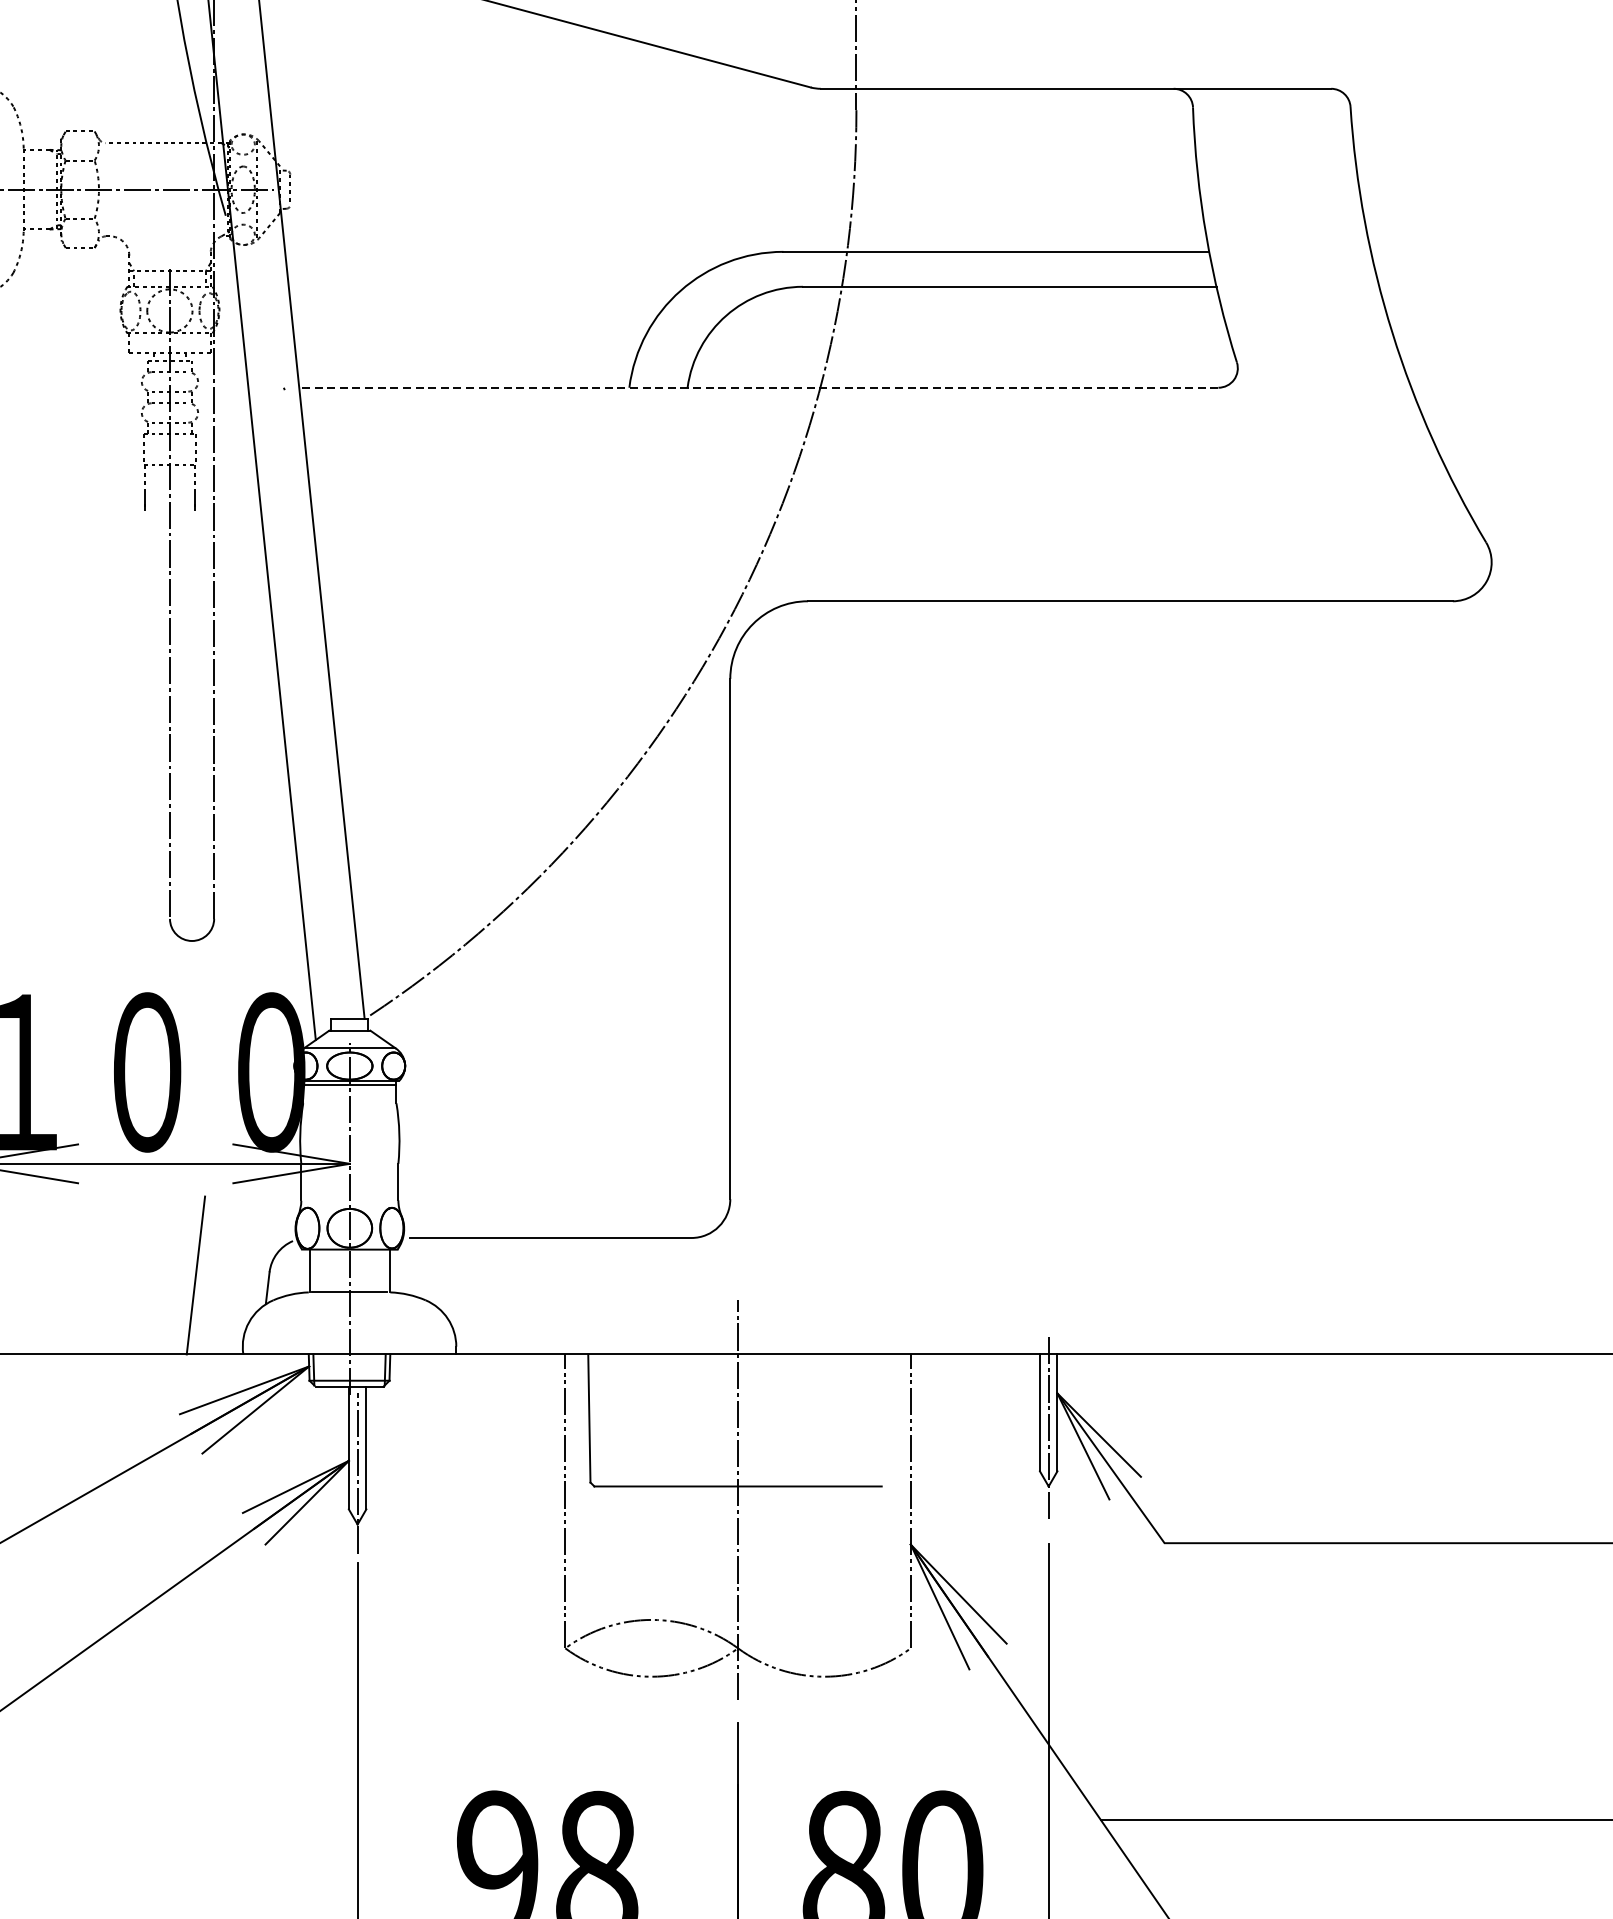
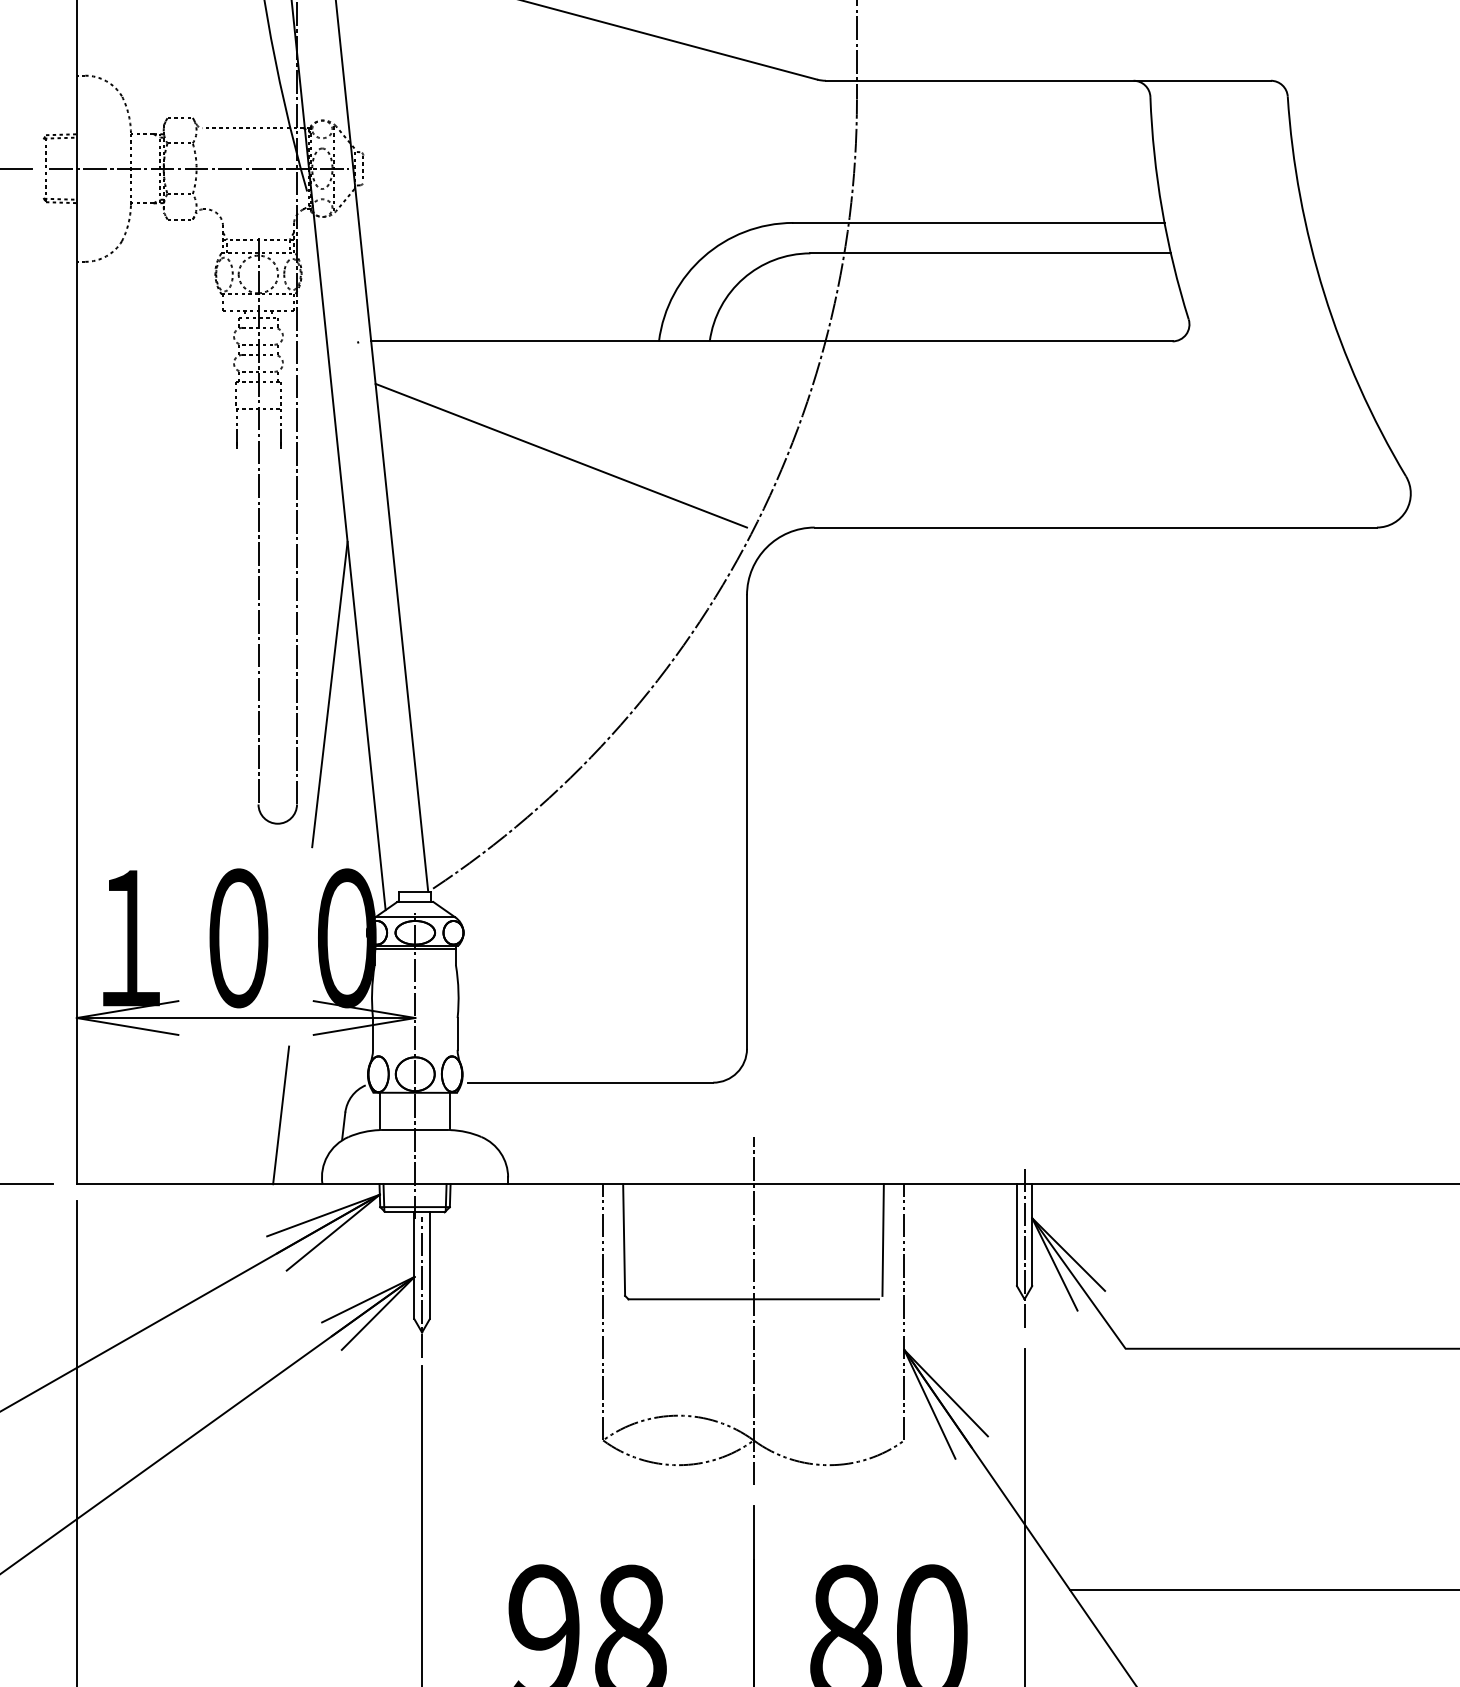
line: (758, 387) -> (771, 341), dashed -> solid
line: (517, 518) -> (561, 455), added
line: (251, 792) -> (329, 694), added
line: (885, 1417) -> (882, 1239), added

